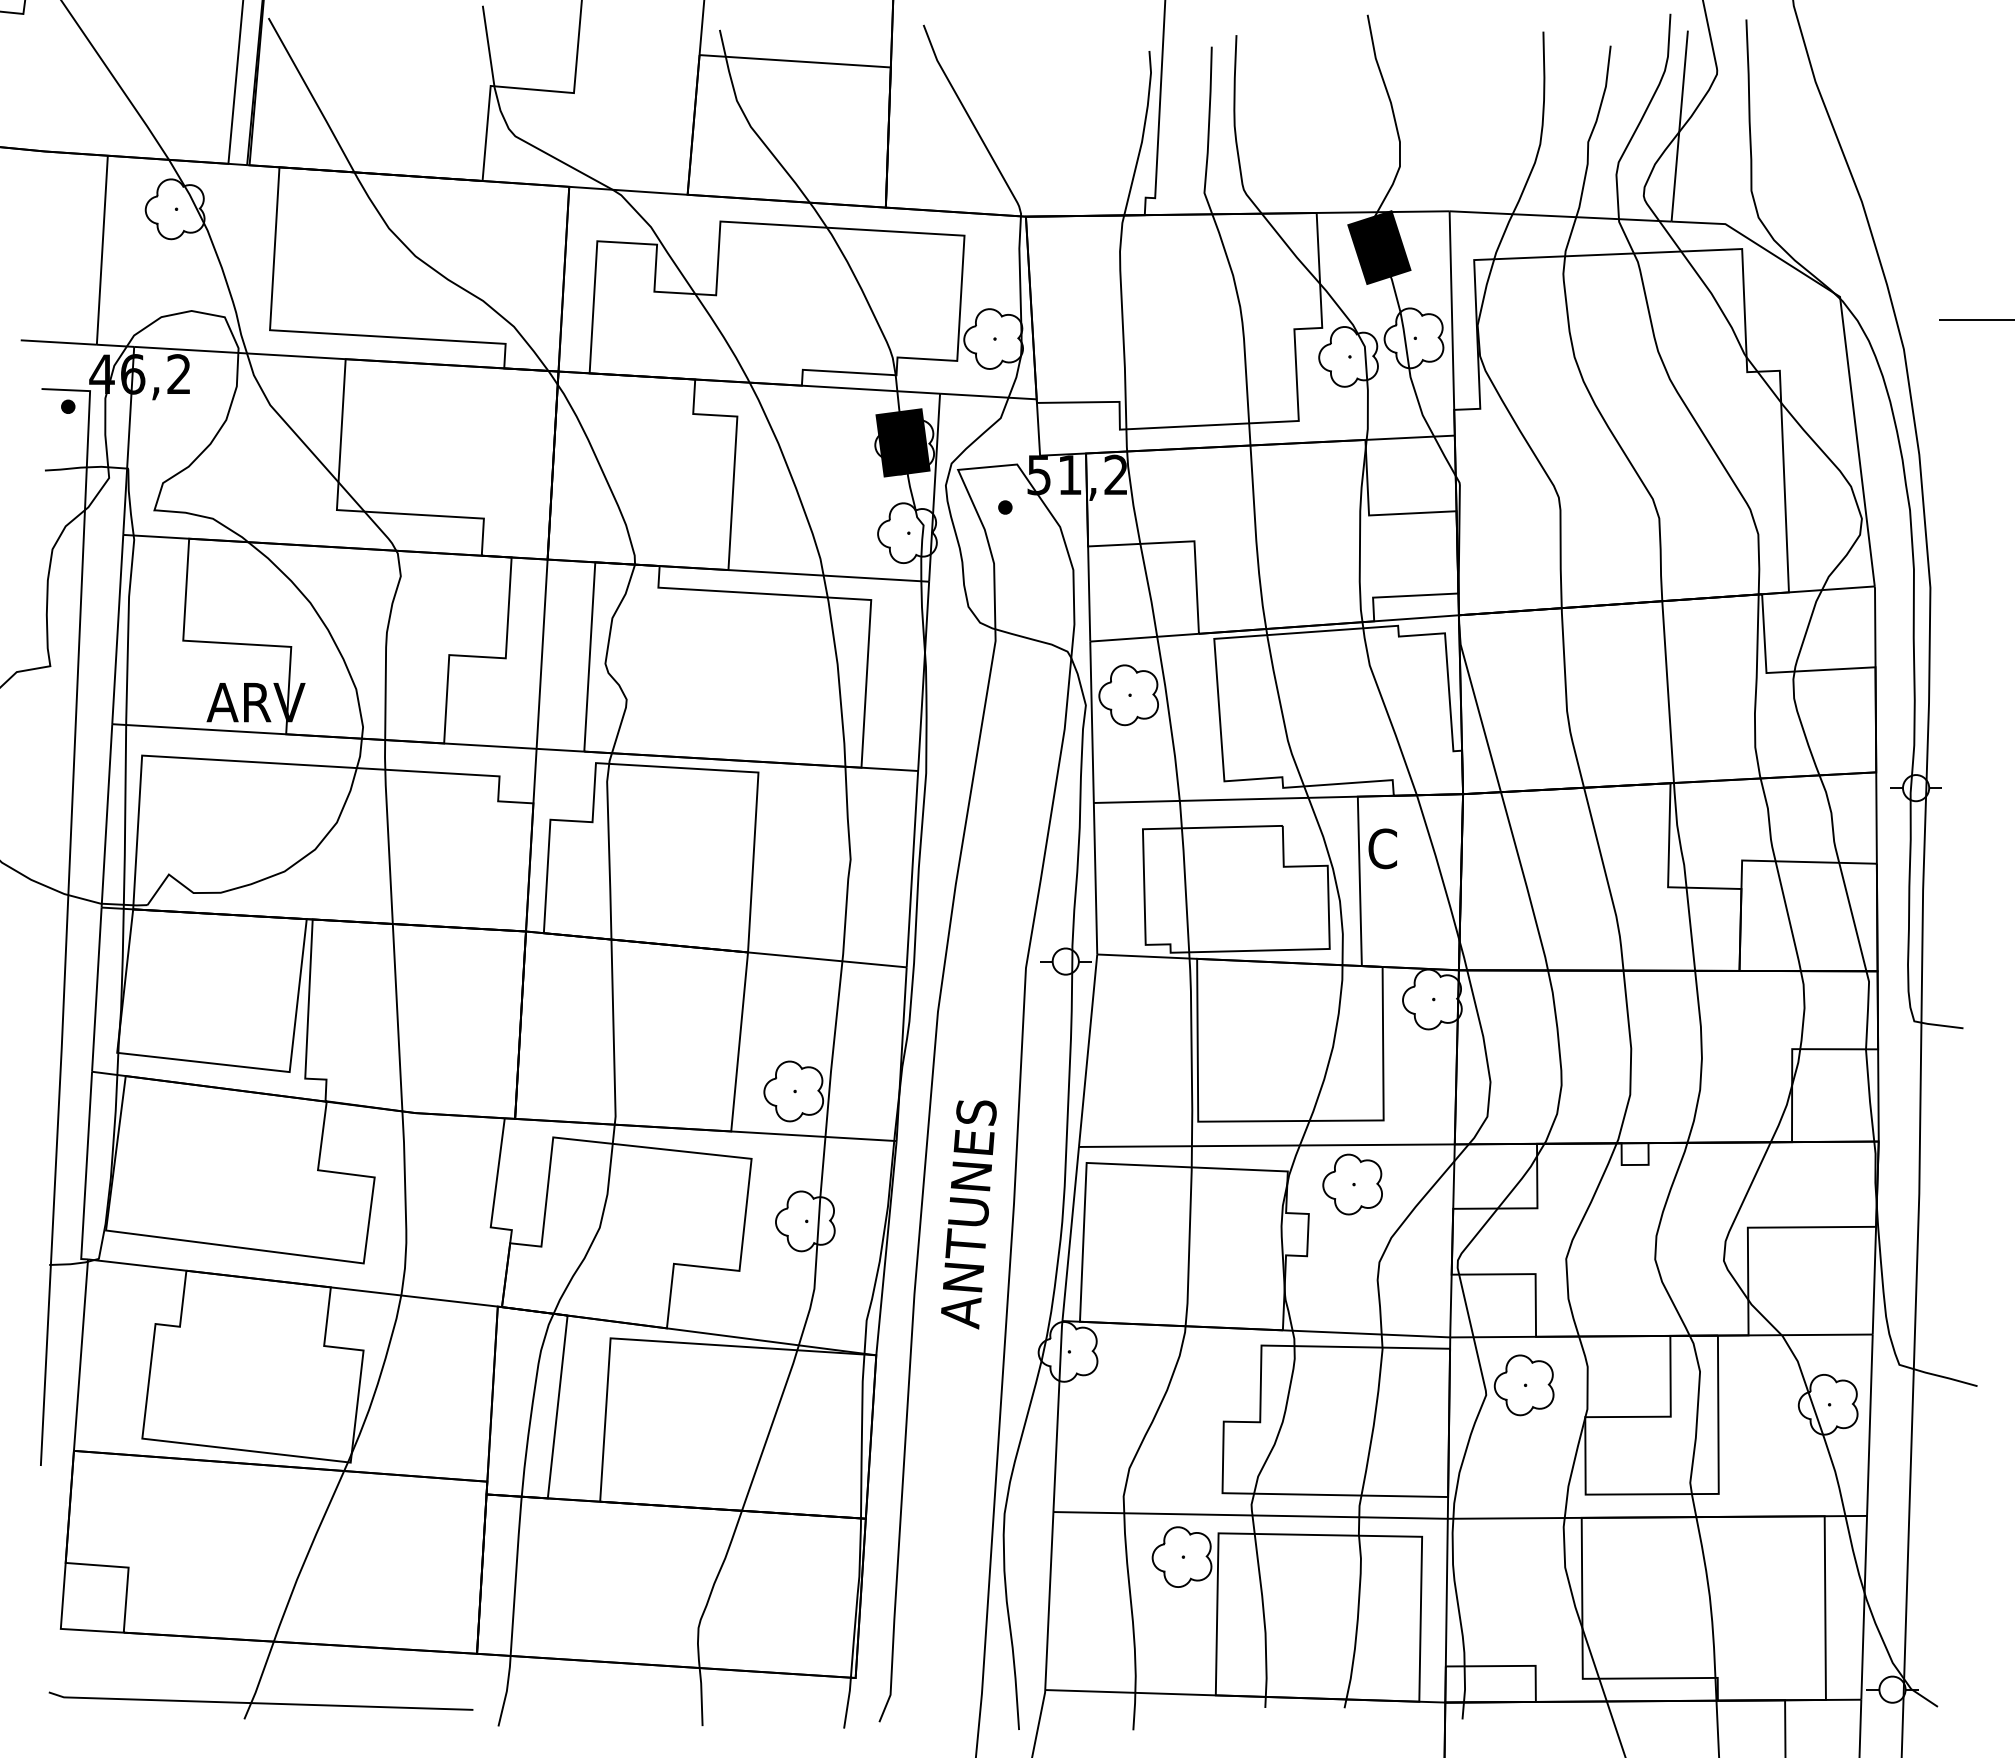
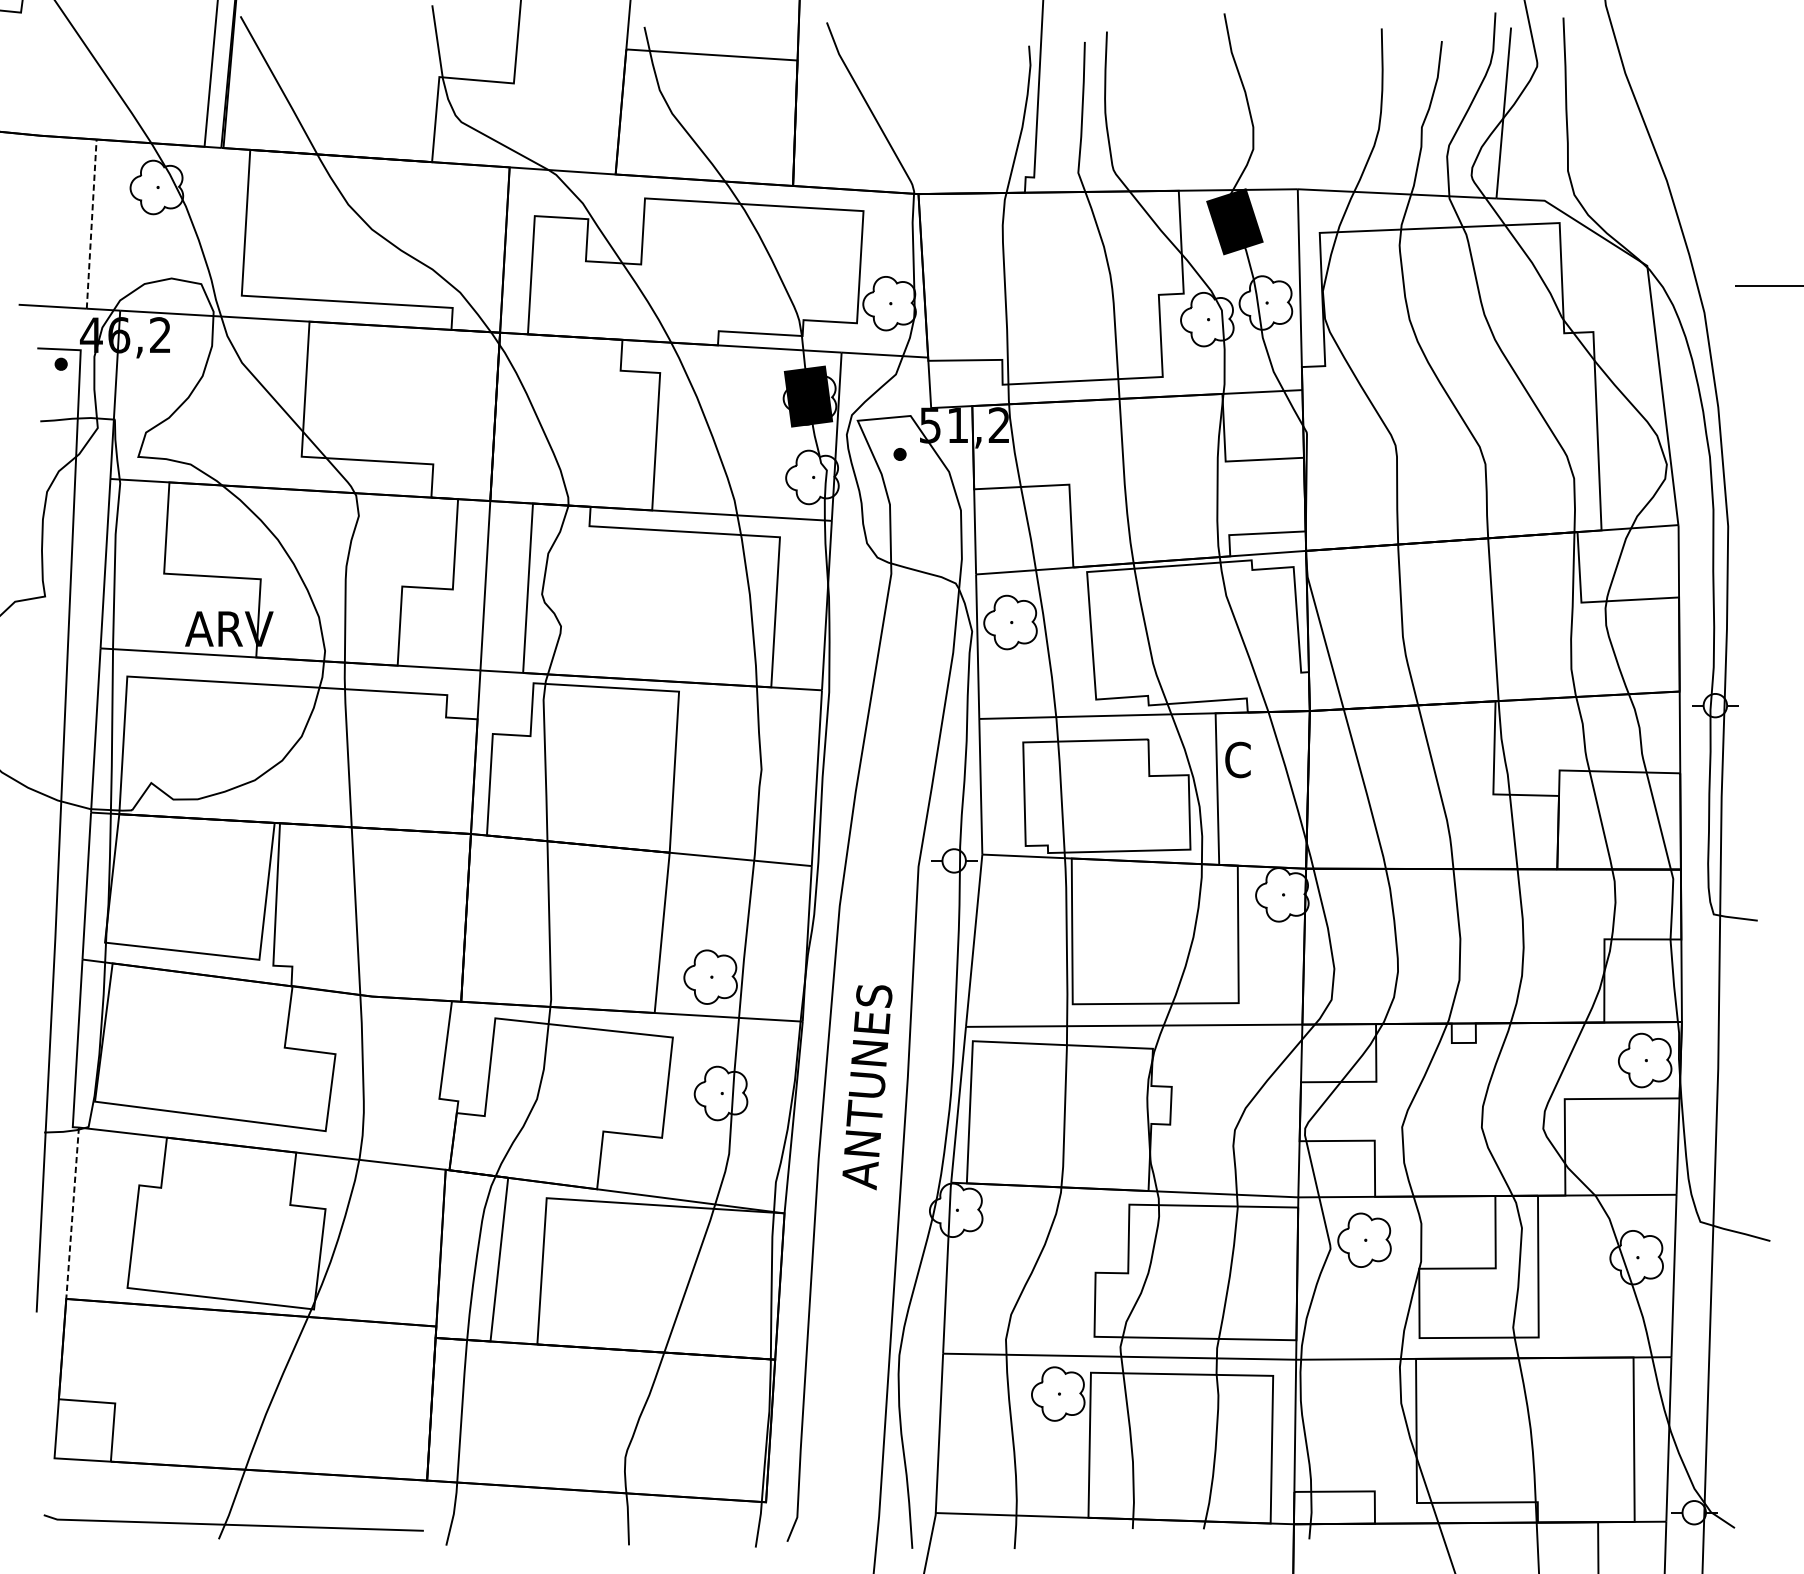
line: (102, 250) -> (91, 224), solid -> dashed
part: (1352, 1184) -> (1645, 1060), moved
line: (81, 1355) -> (73, 1213), solid -> dashed

